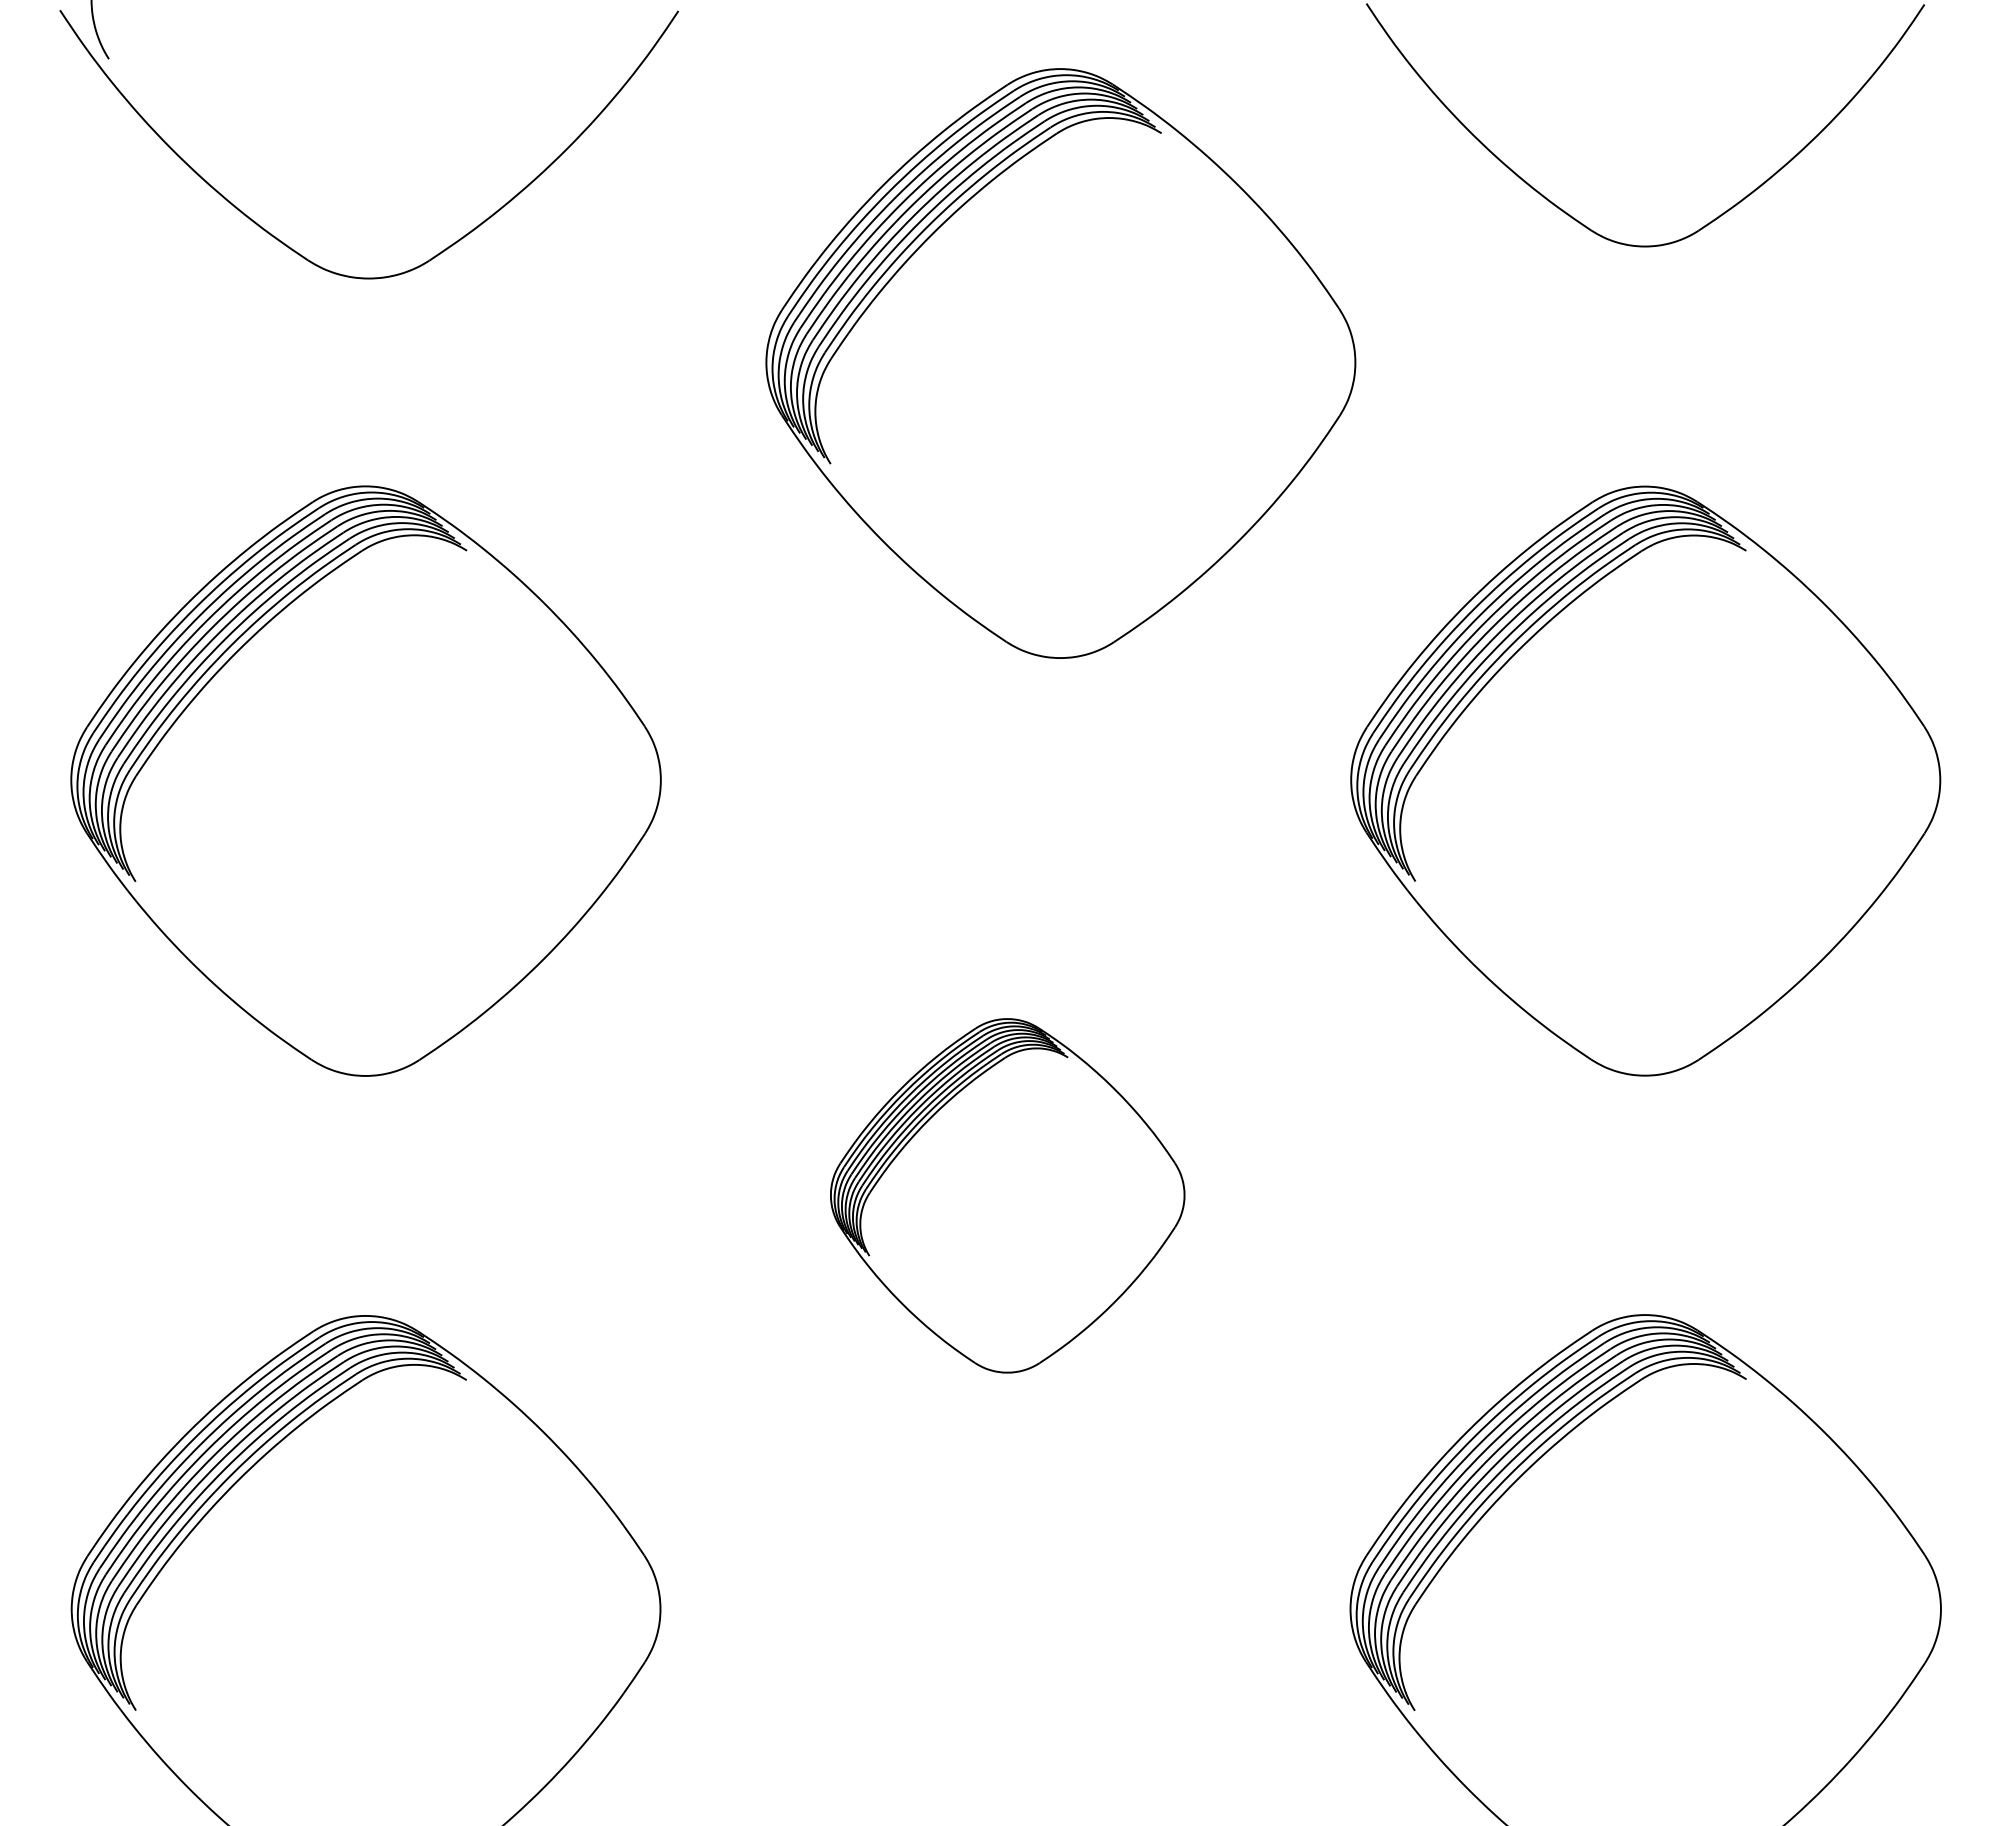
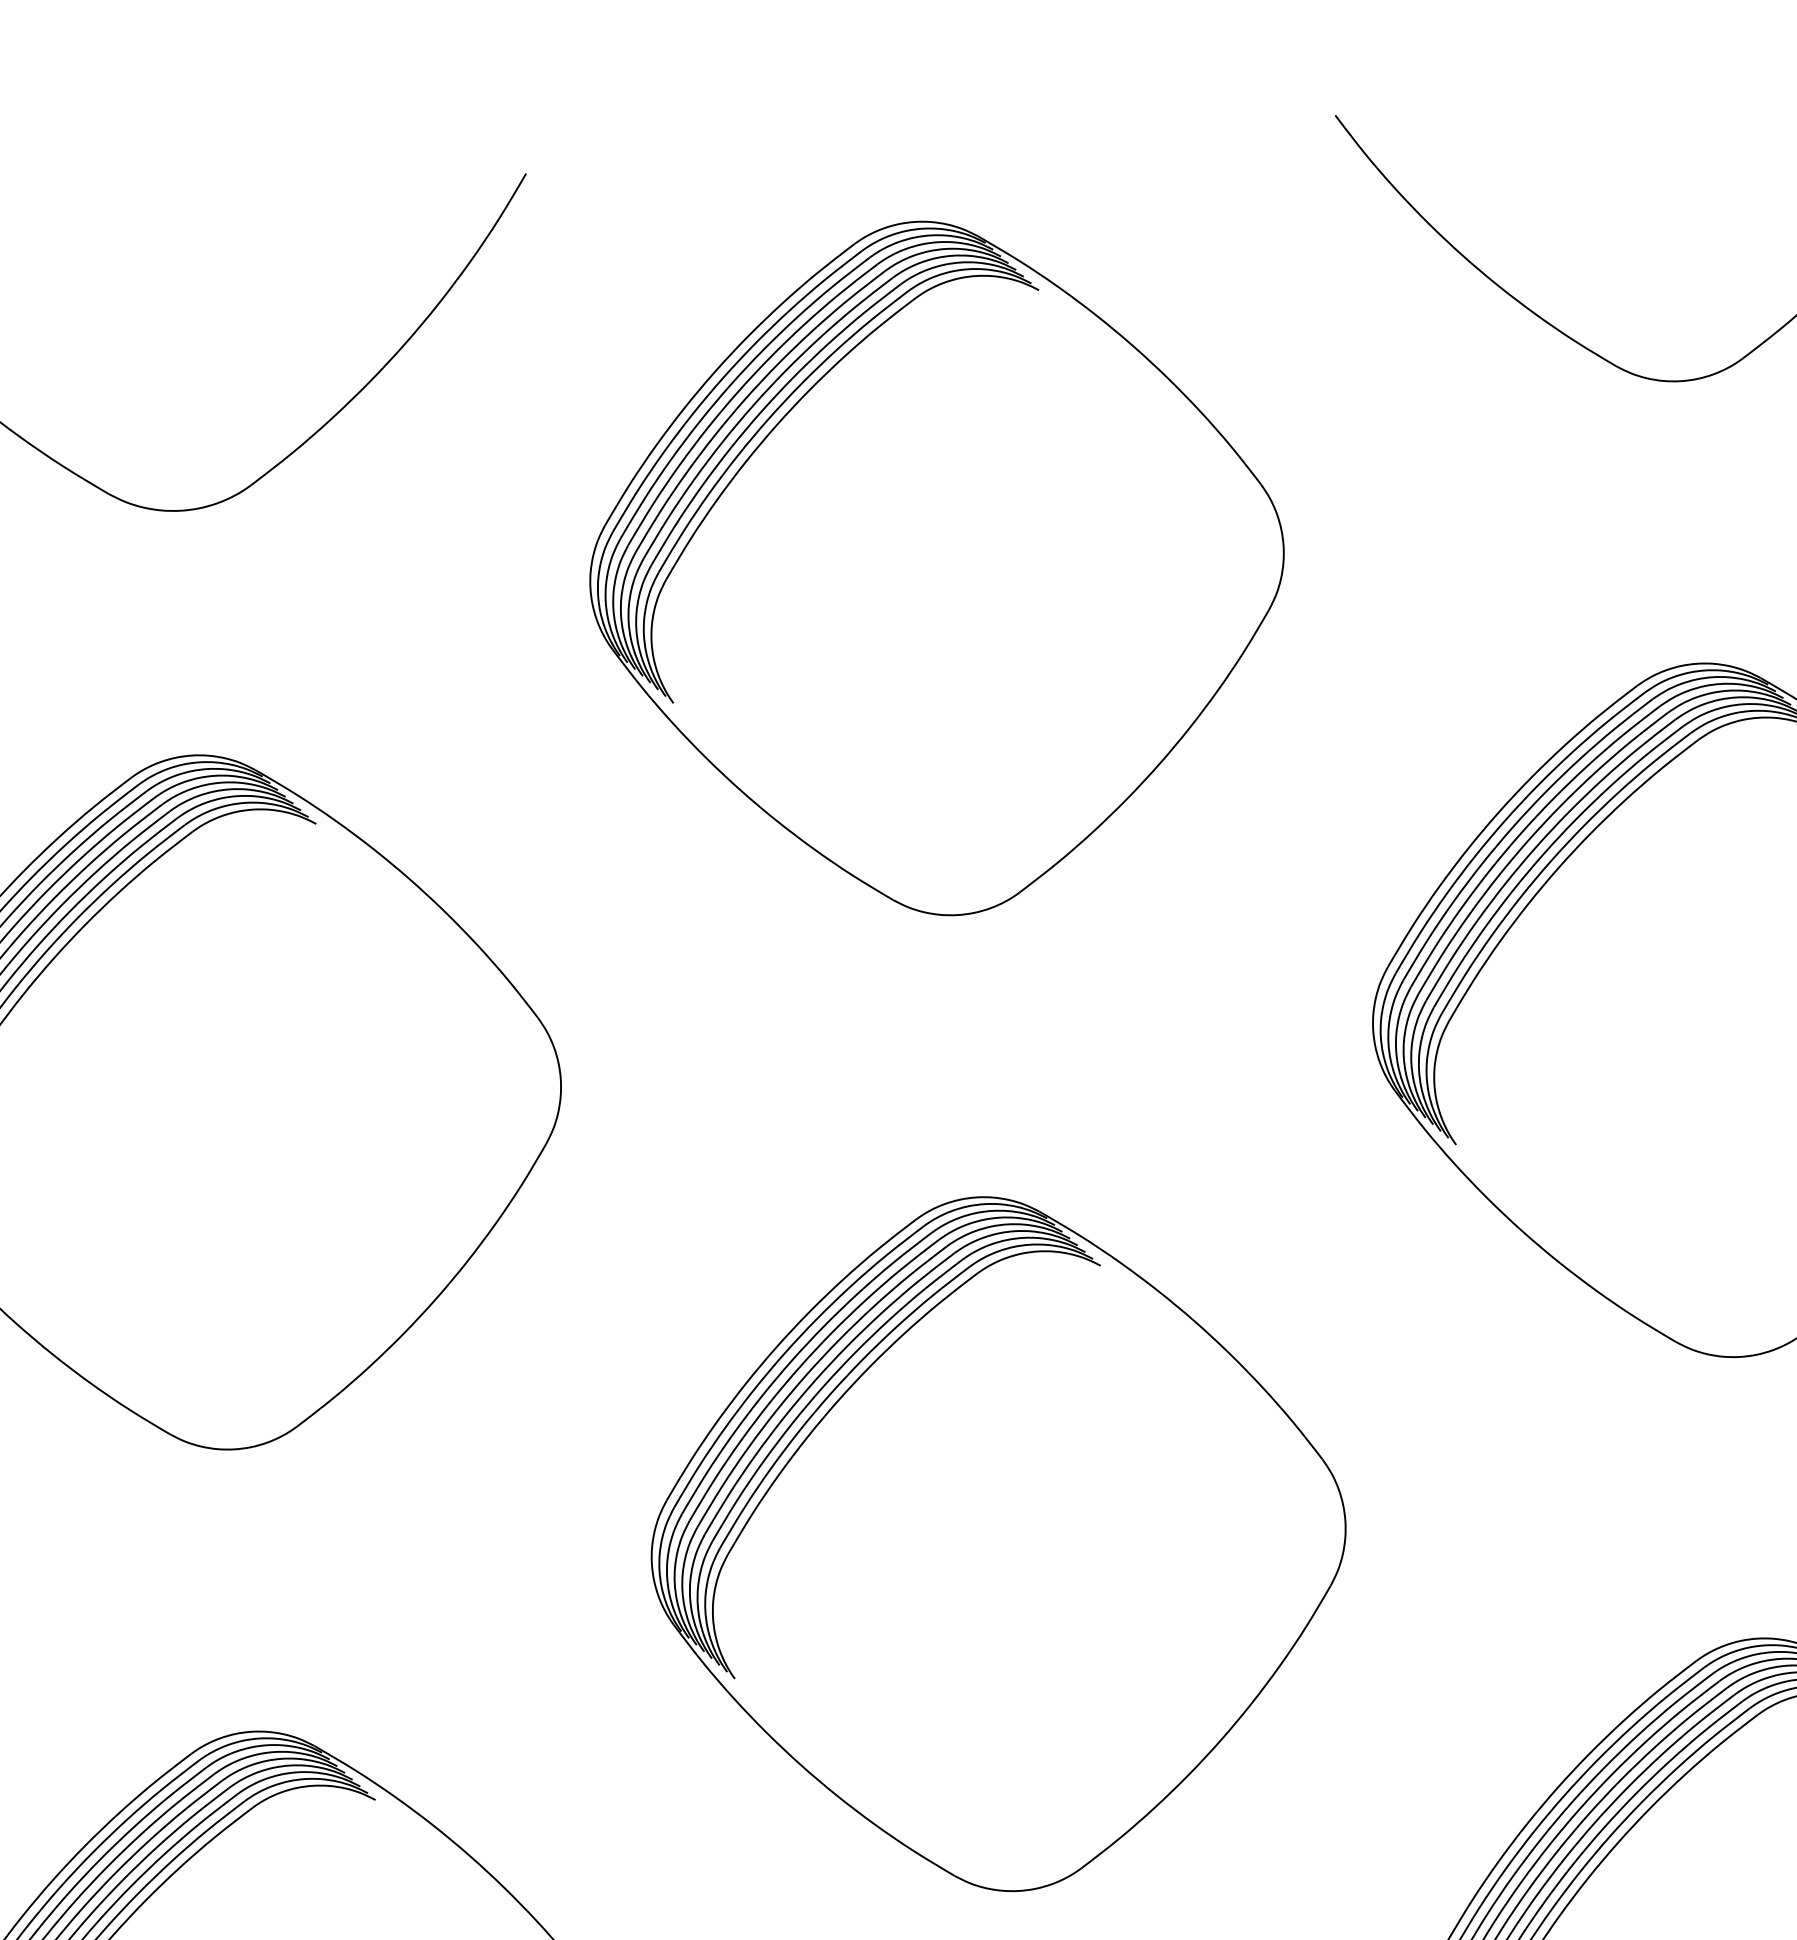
part: (1060, 363) -> (936, 568), moved
part: (1007, 1195) -> (998, 1543), size x1.67

